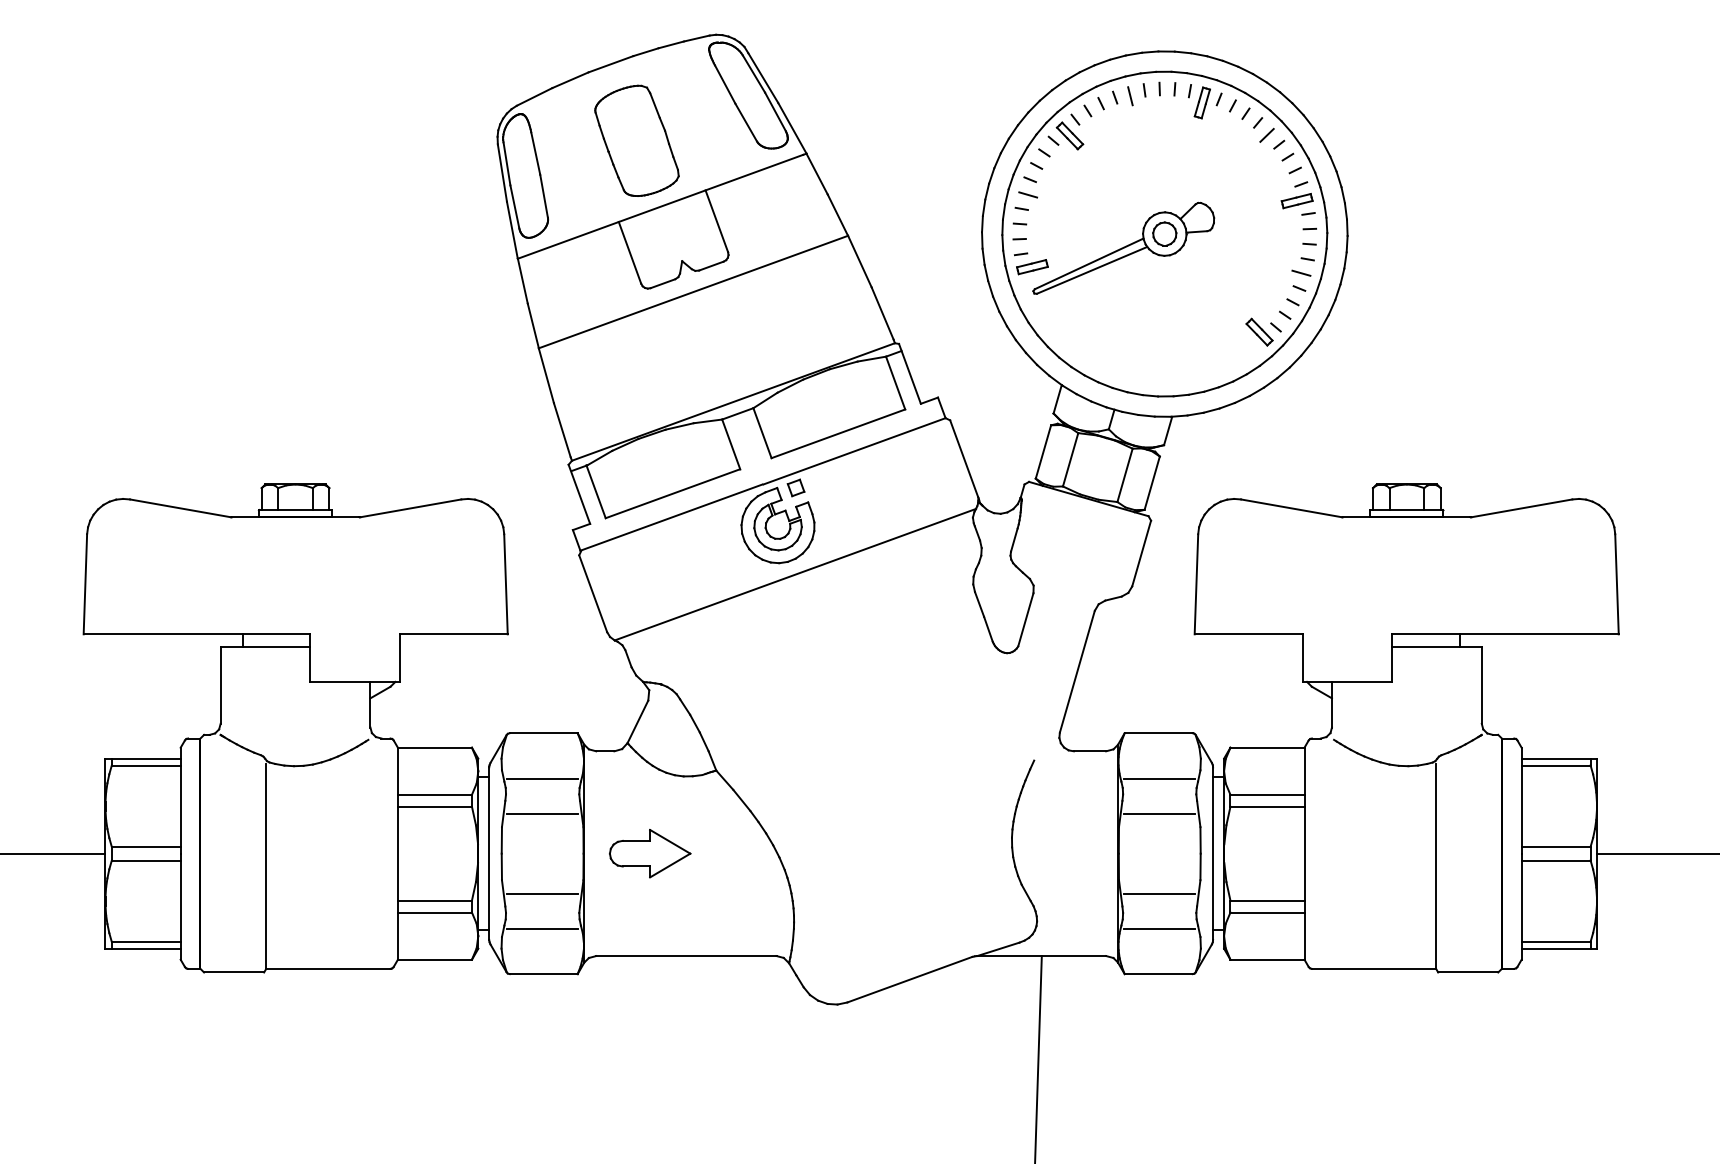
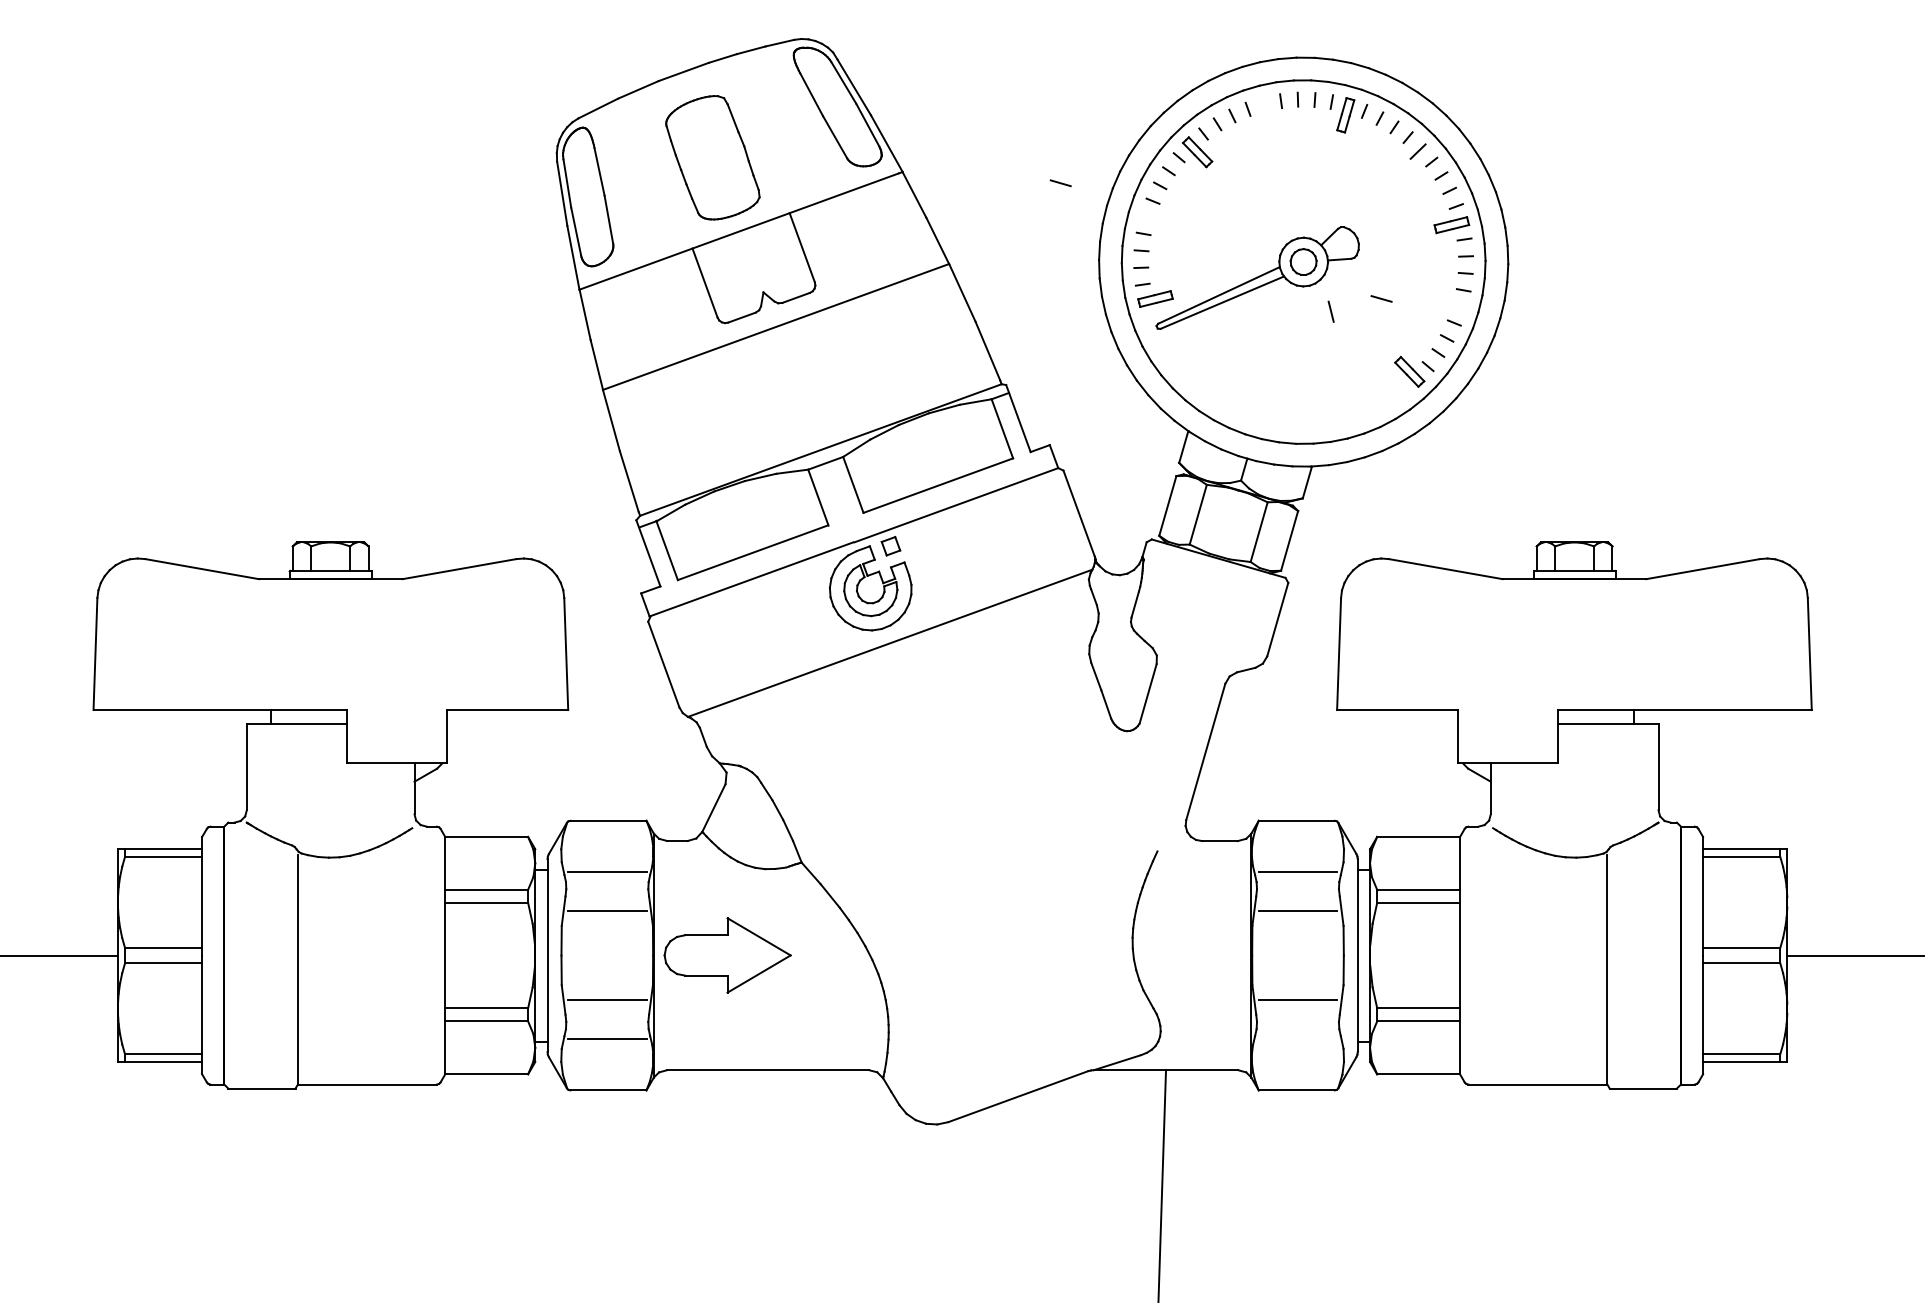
line: (1129, 95) -> (1330, 311), moved
line: (1027, 195) -> (1060, 183), moved
line: (1301, 272) -> (1381, 298), moved
part: (650, 853) -> (727, 955), size x1.4
line: (1159, 928) -> (1297, 1039), removed

